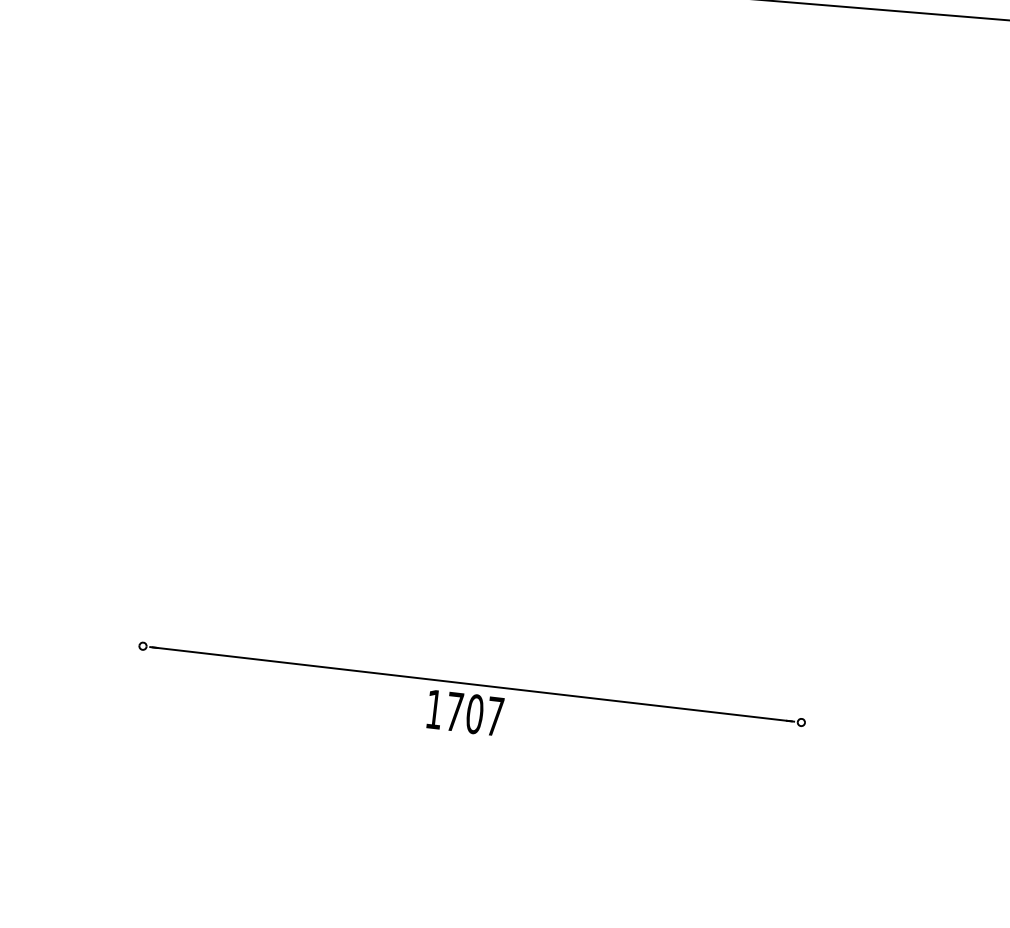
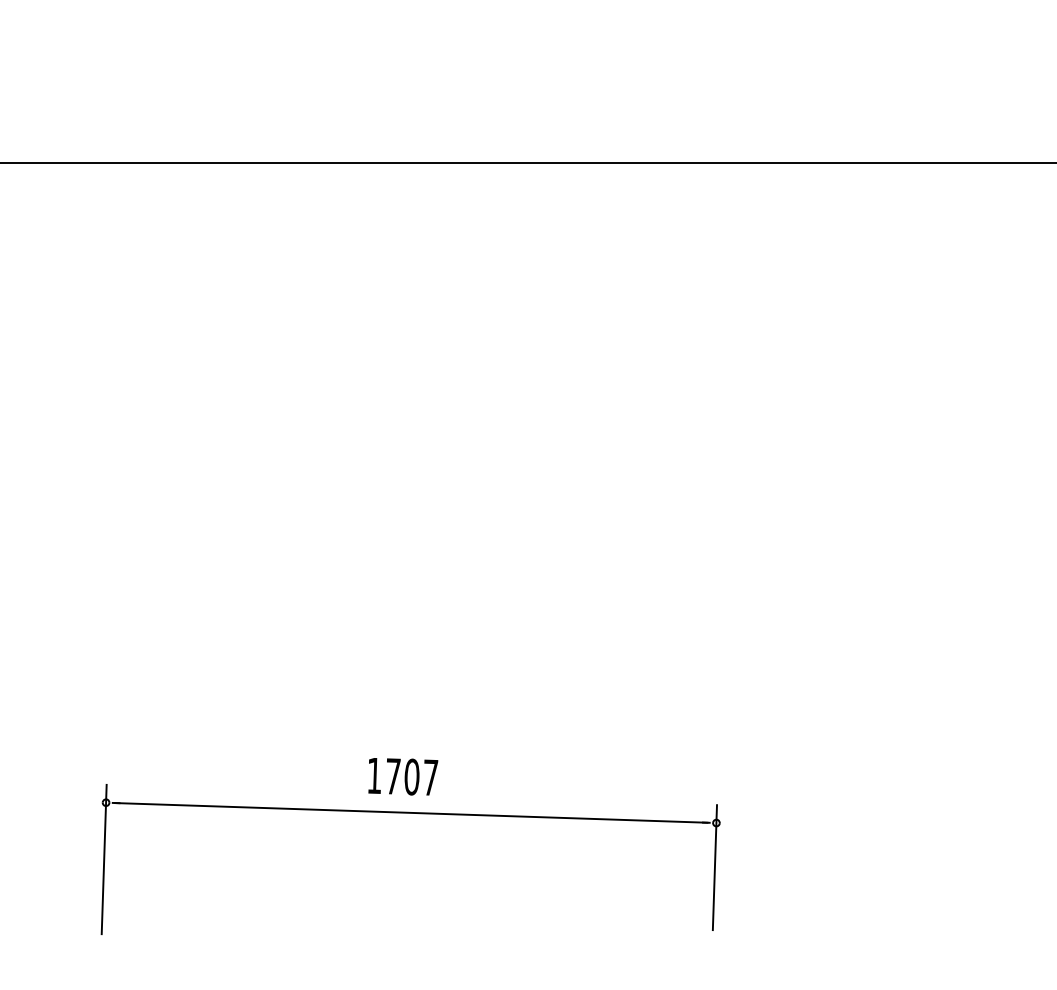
line: (135, 707) -> (103, 859), added
text: (465, 712) -> (403, 776), moved
line: (795, 770) -> (714, 867), added

